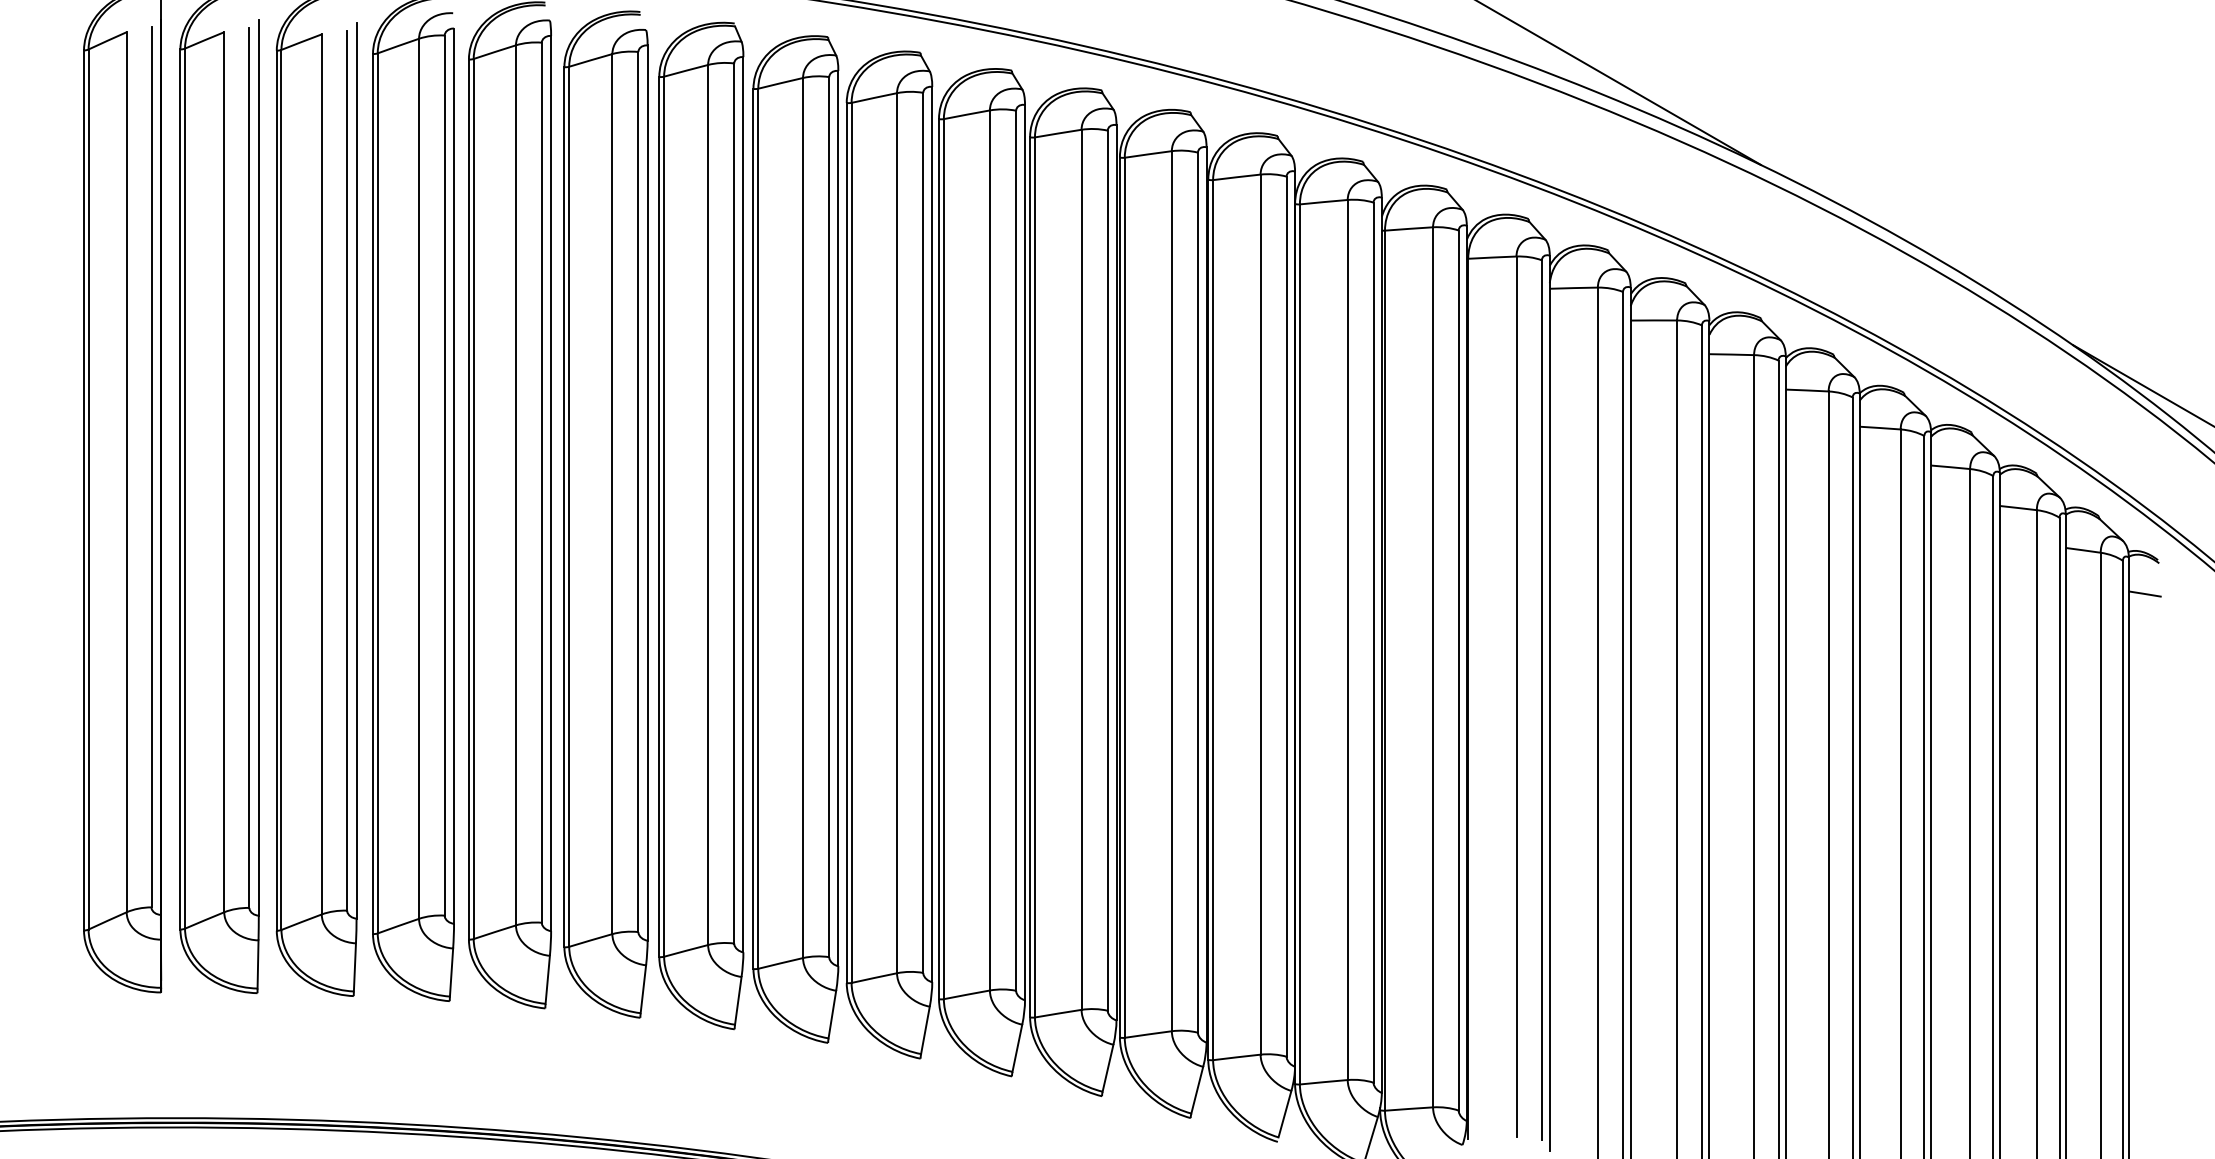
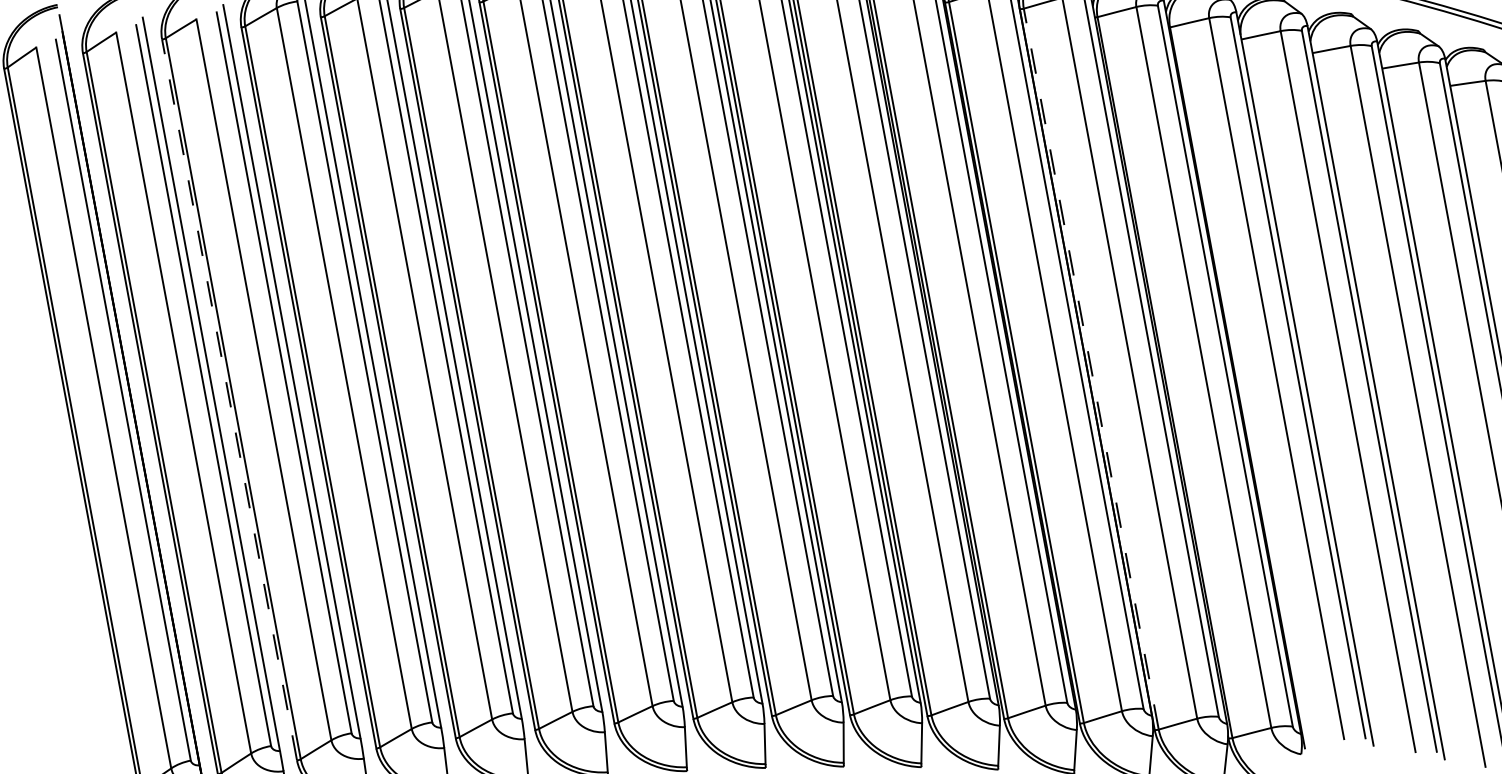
line: (276, 490) -> (229, 399), solid -> dashed
line: (1299, 643) -> (1090, 368), solid -> dashed

